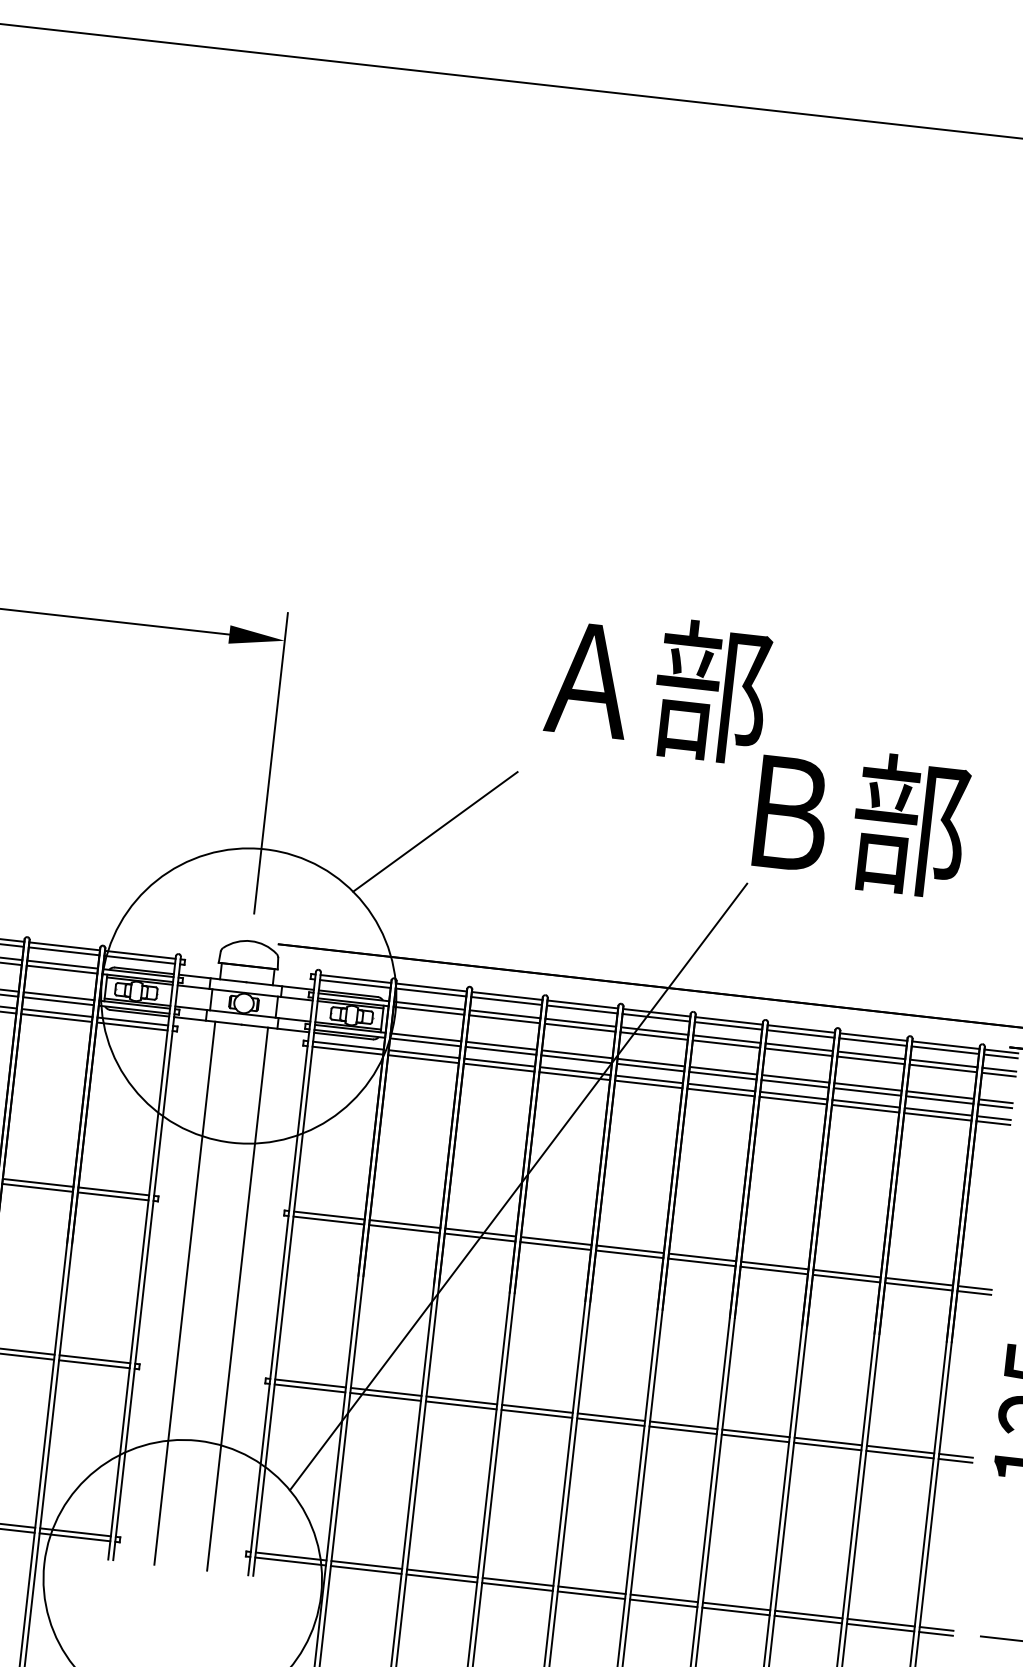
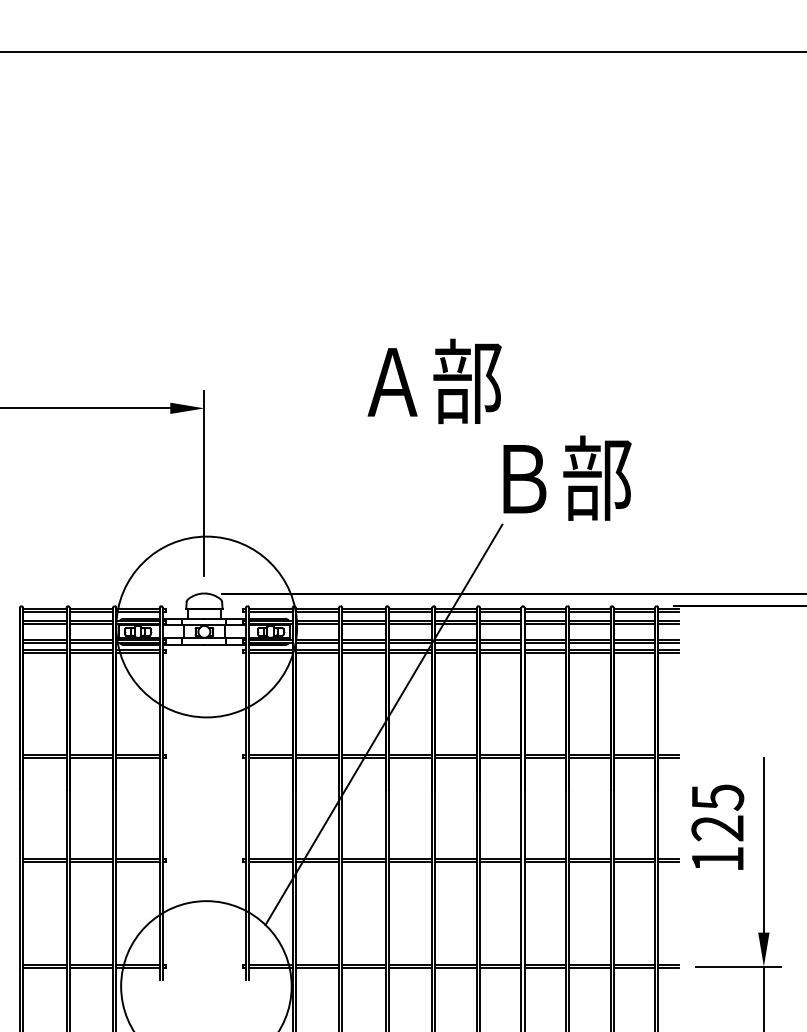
text: (657, 686) -> (434, 381), moved
line: (435, 832) -> (309, 514), removed
line: (185, 1292) -> (188, 811), removed
line: (237, 1297) -> (220, 811), removed

